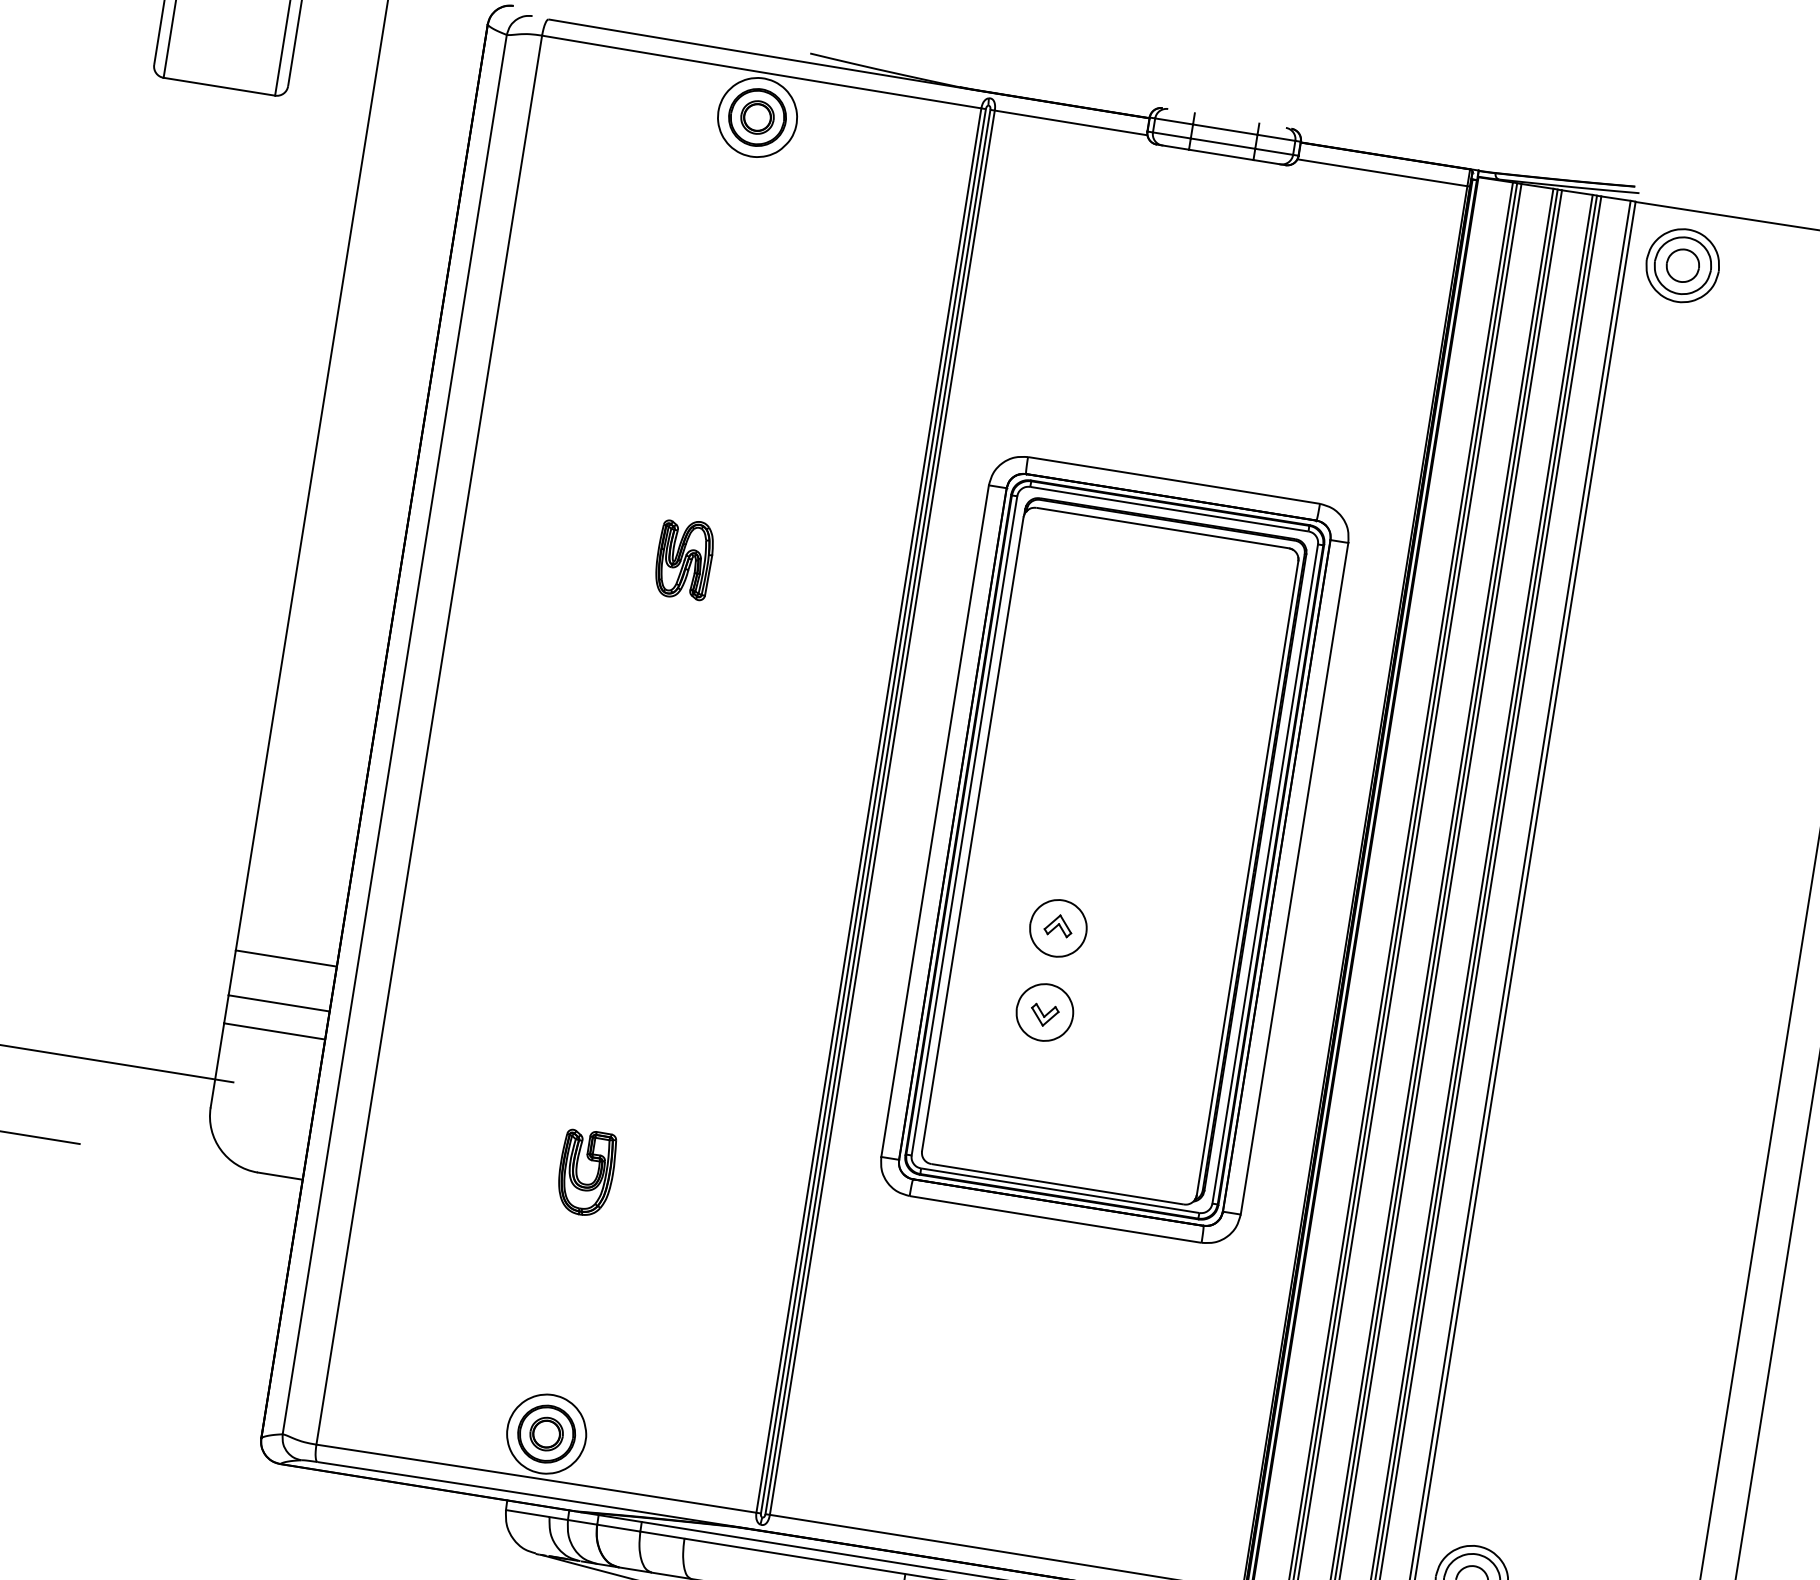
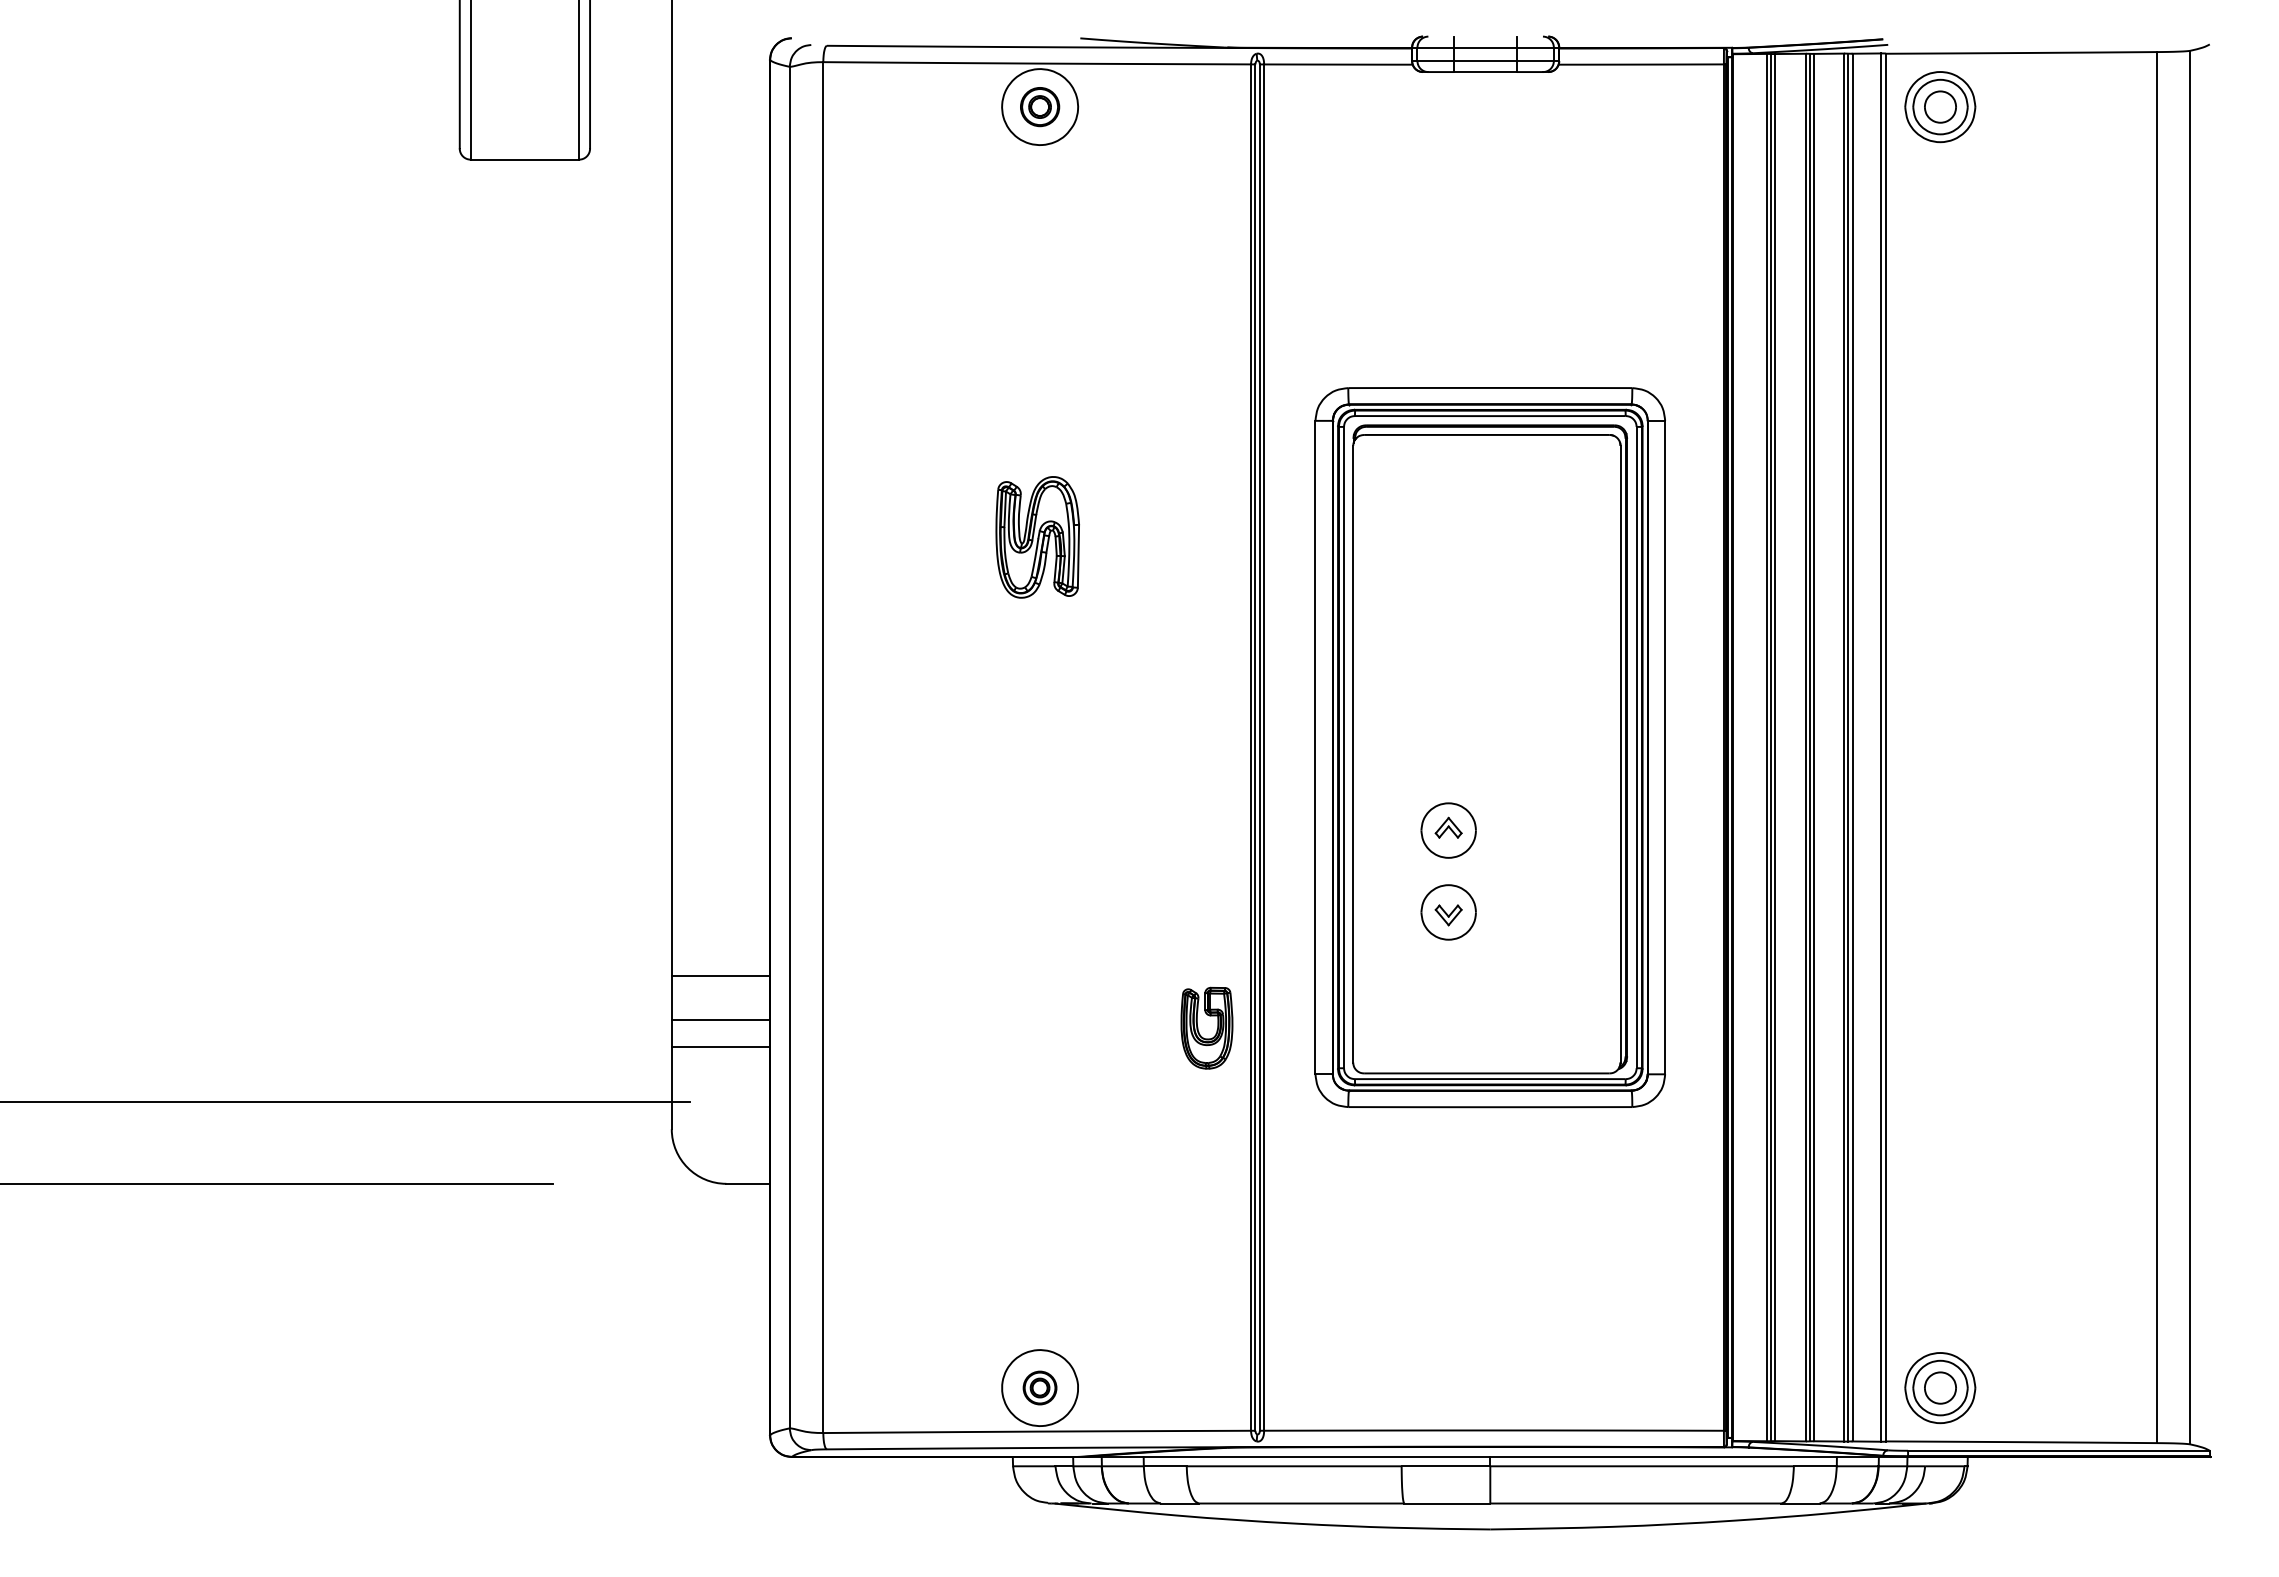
part: (757, 116) -> (1039, 106), size x0.7
part: (684, 558) -> (1037, 536), size x1.6
part: (577, 1170) -> (1198, 1027), moved
part: (546, 1433) -> (1039, 1387), size x0.6

